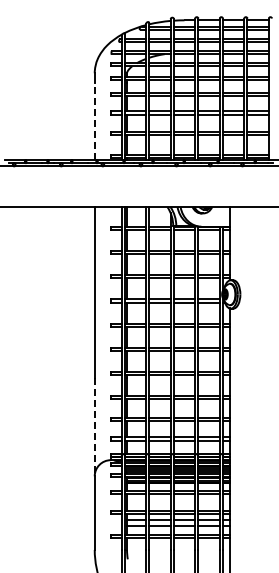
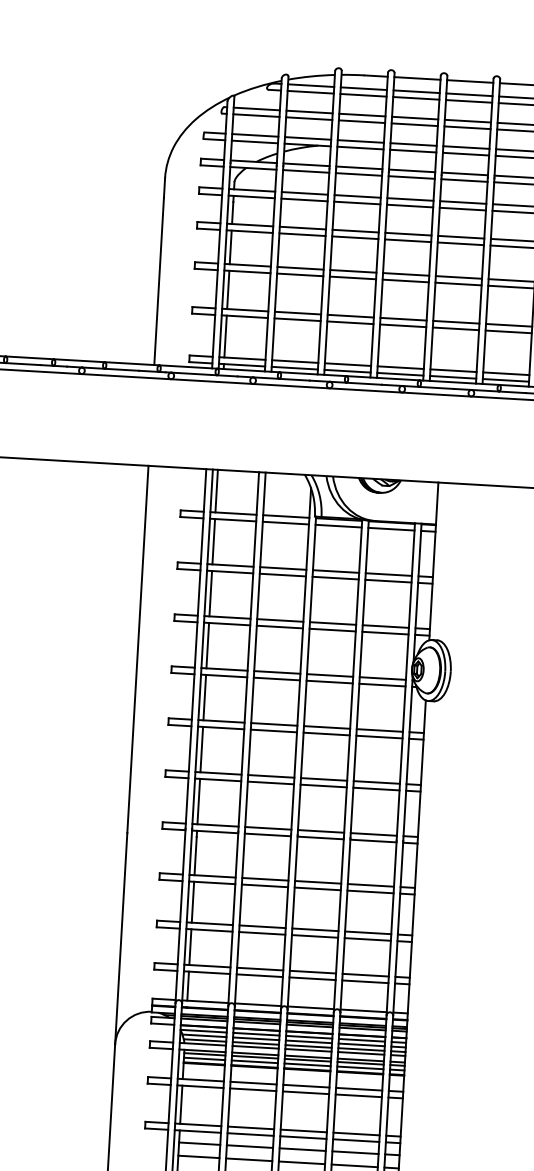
line: (94, 121) -> (158, 281), dashed -> solid
line: (94, 427) -> (120, 939), dashed -> solid

